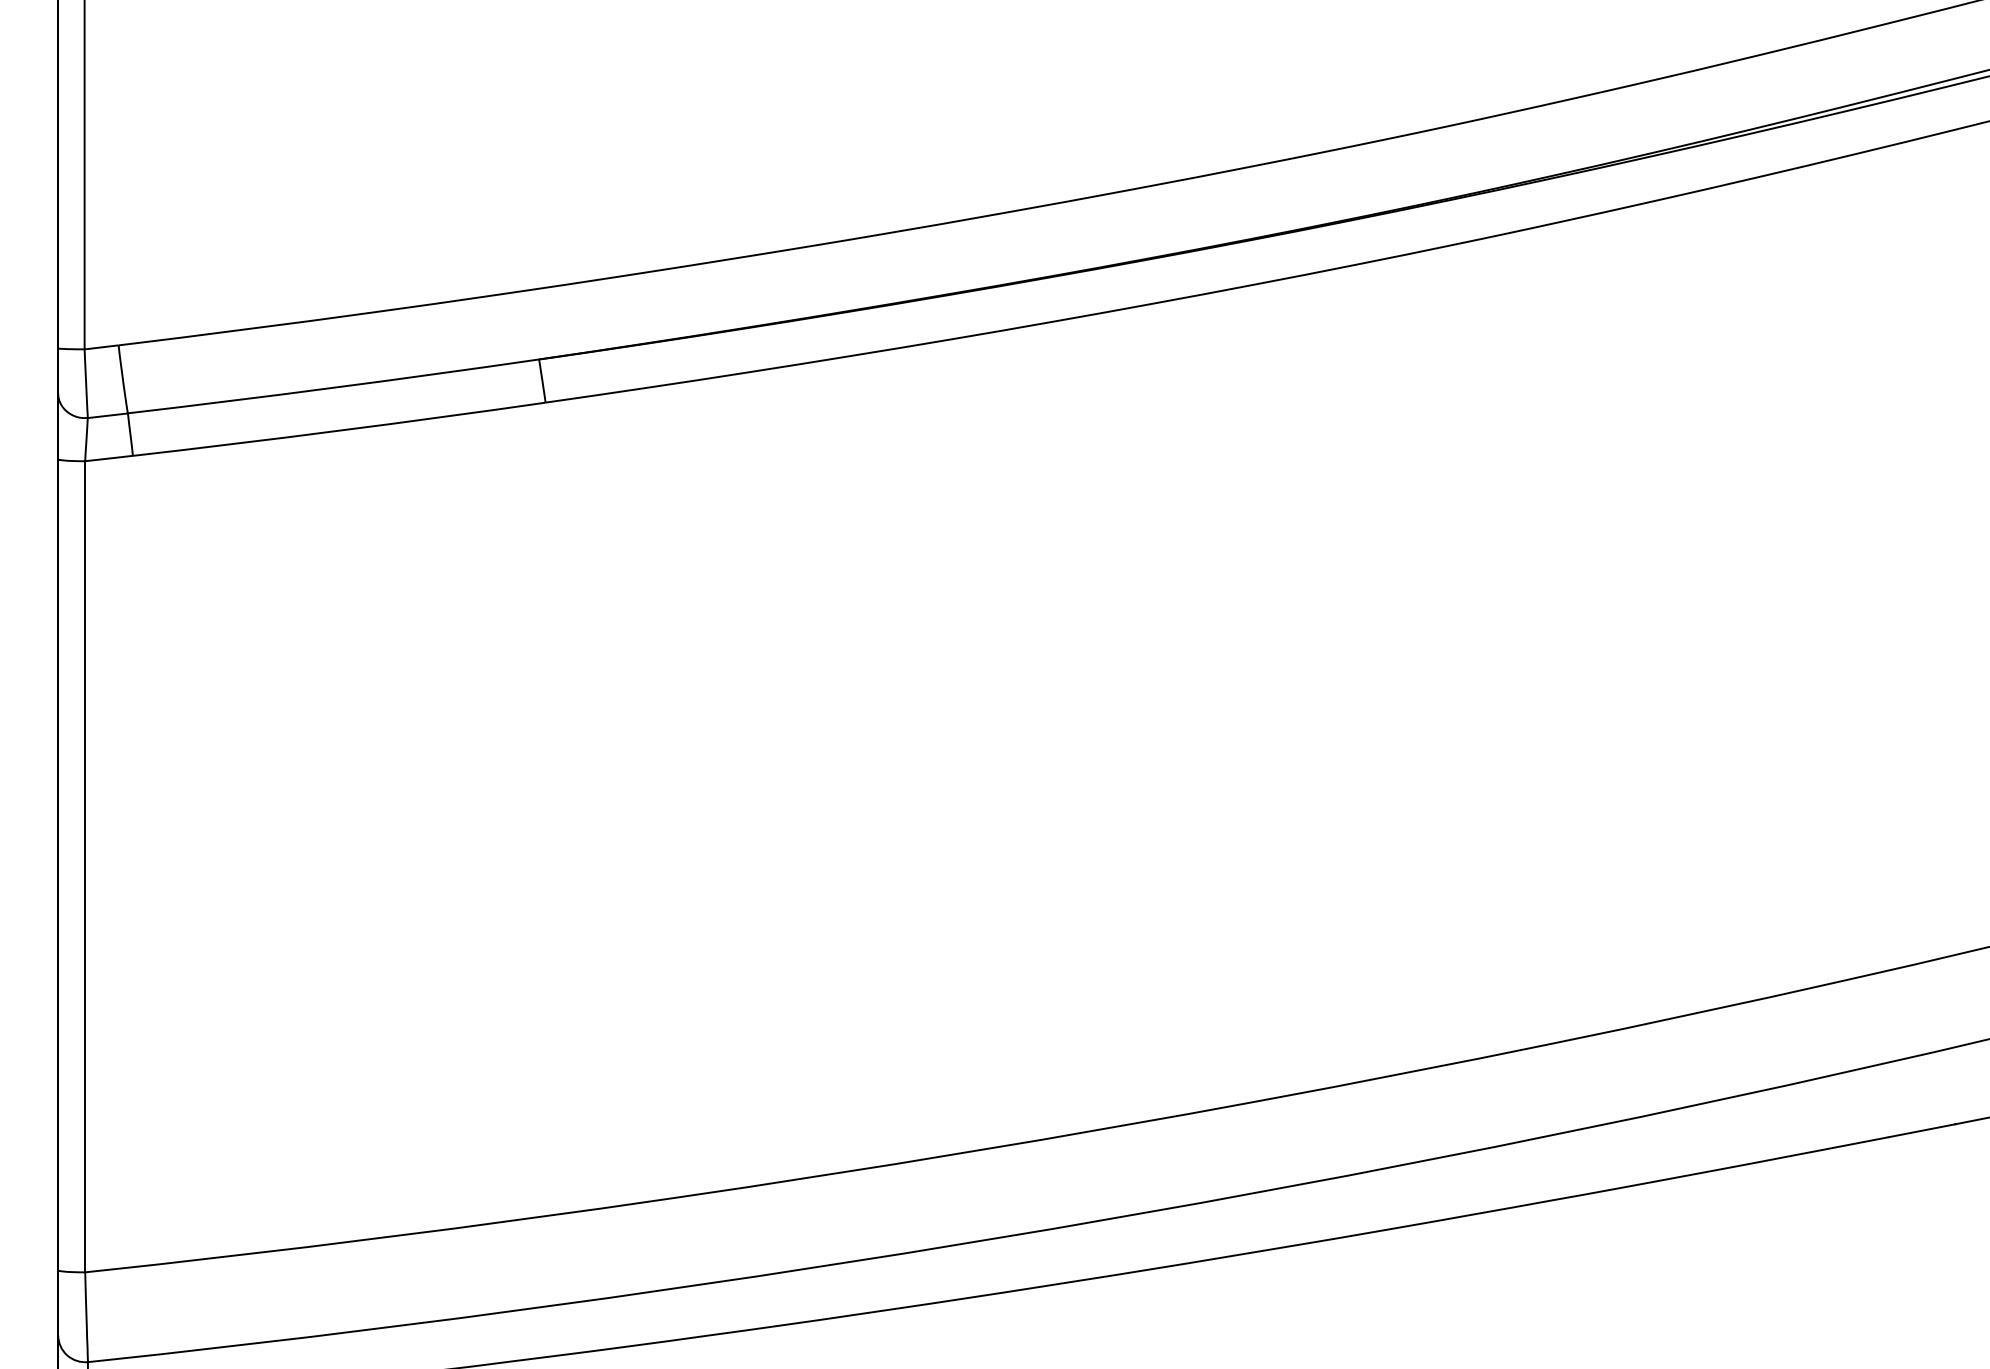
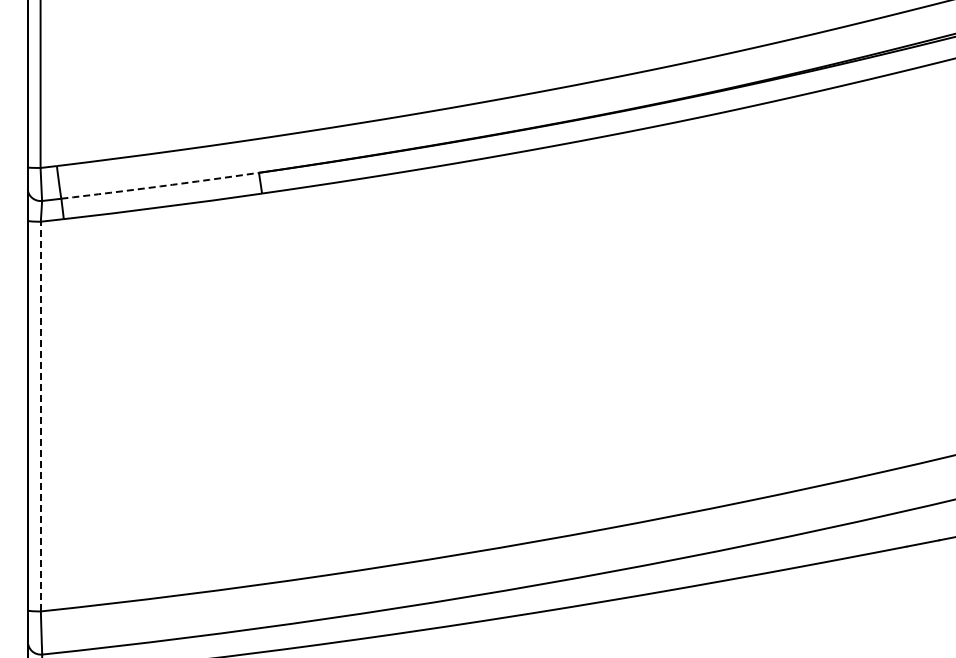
arc: (334, 387) -> (160, 186), solid -> dashed
line: (84, 866) -> (40, 416), solid -> dashed

